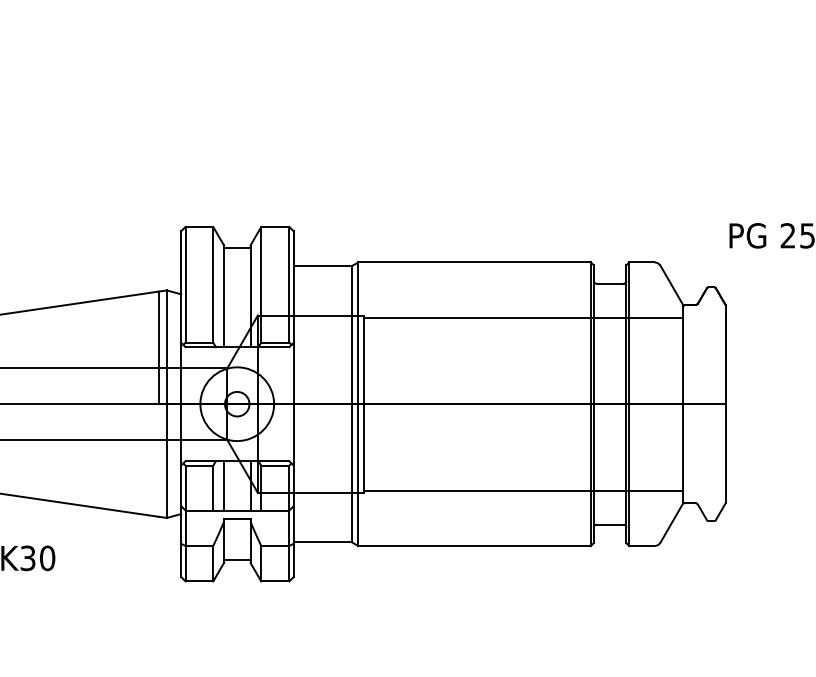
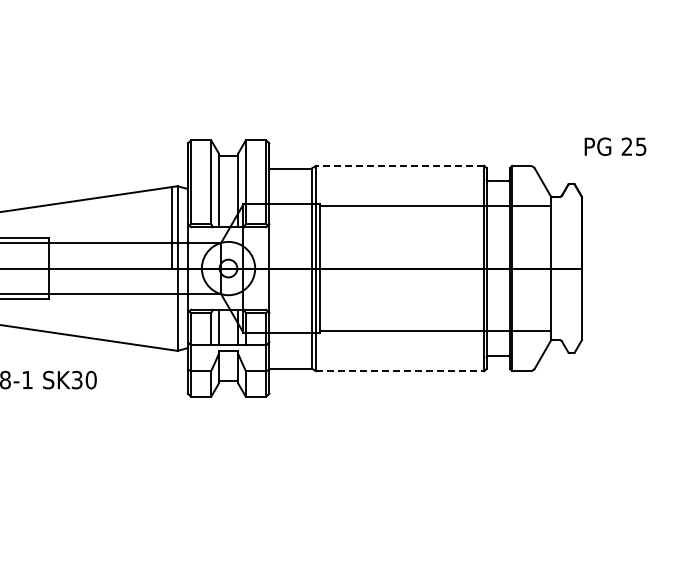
line: (473, 261) -> (399, 165), solid -> dashed
line: (474, 546) -> (400, 371), solid -> dashed

